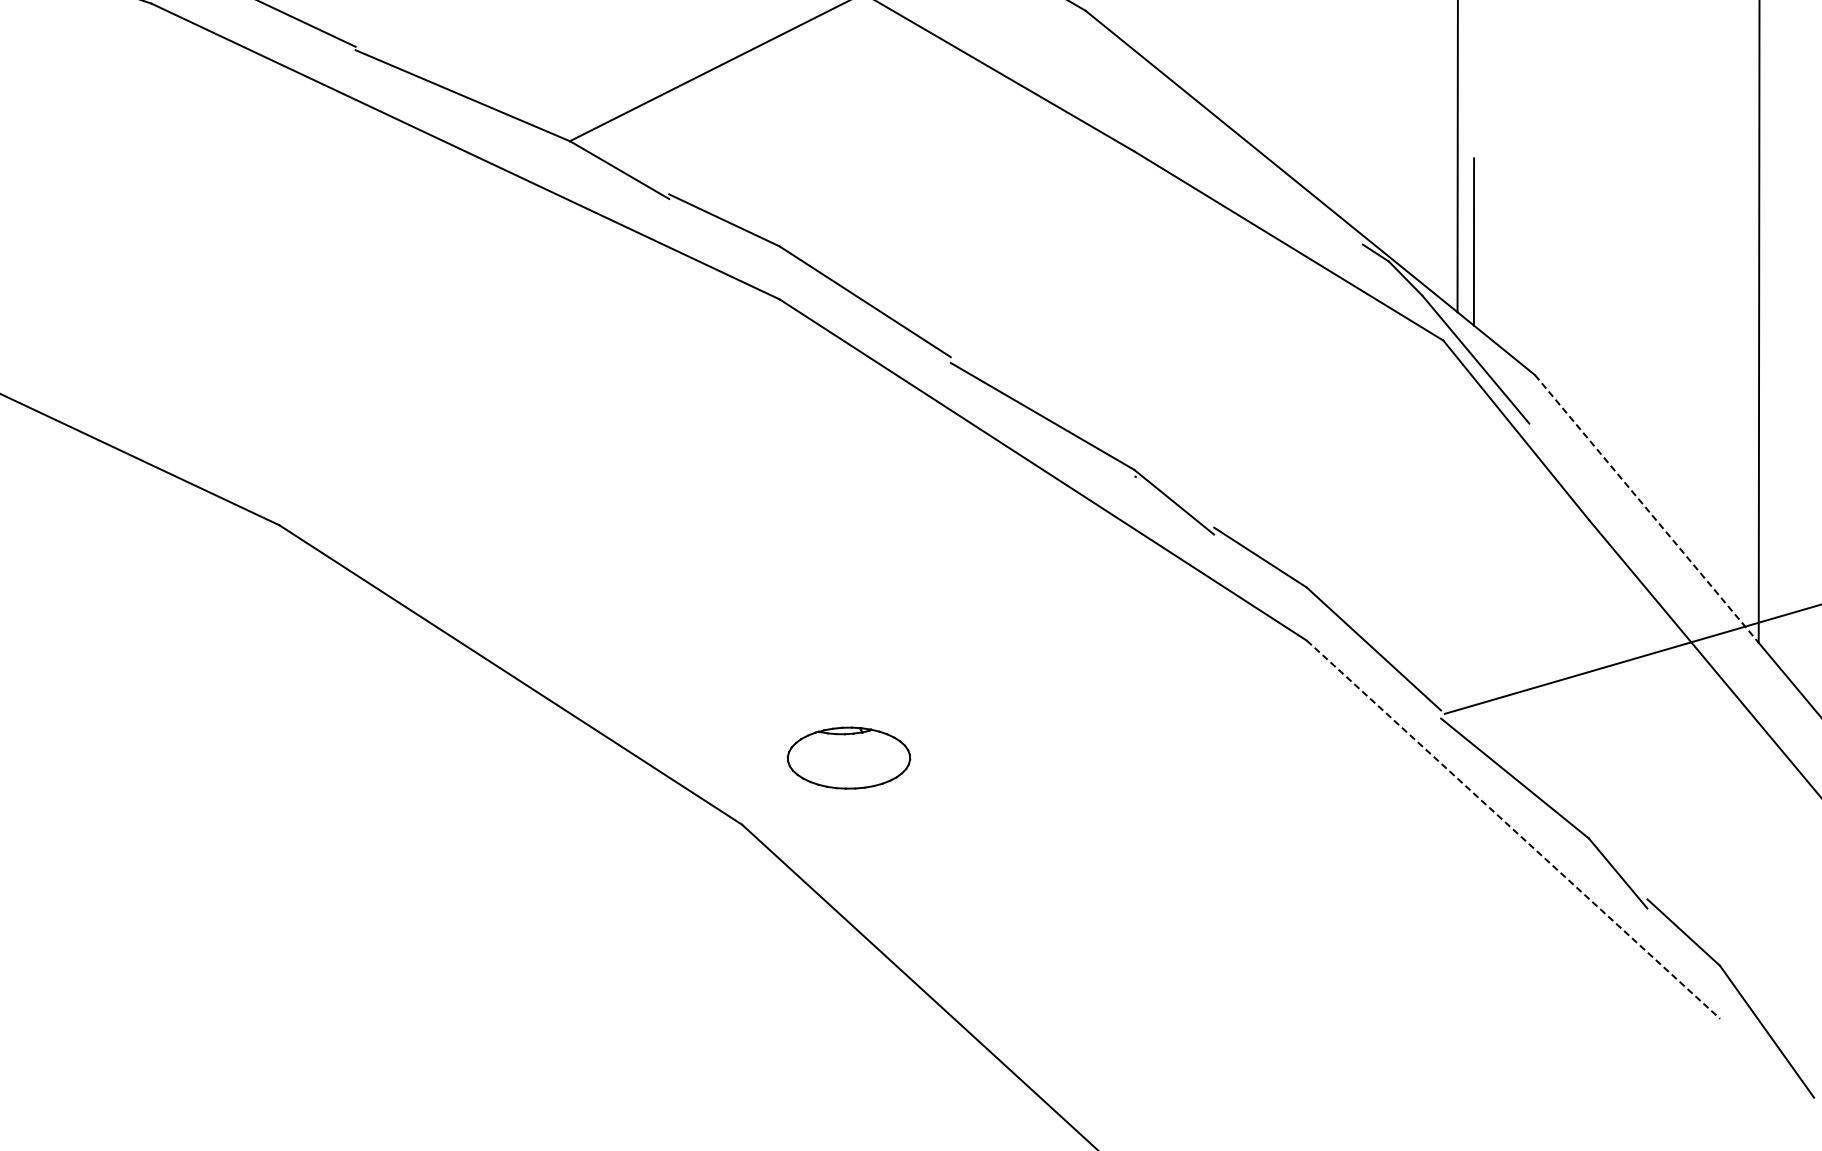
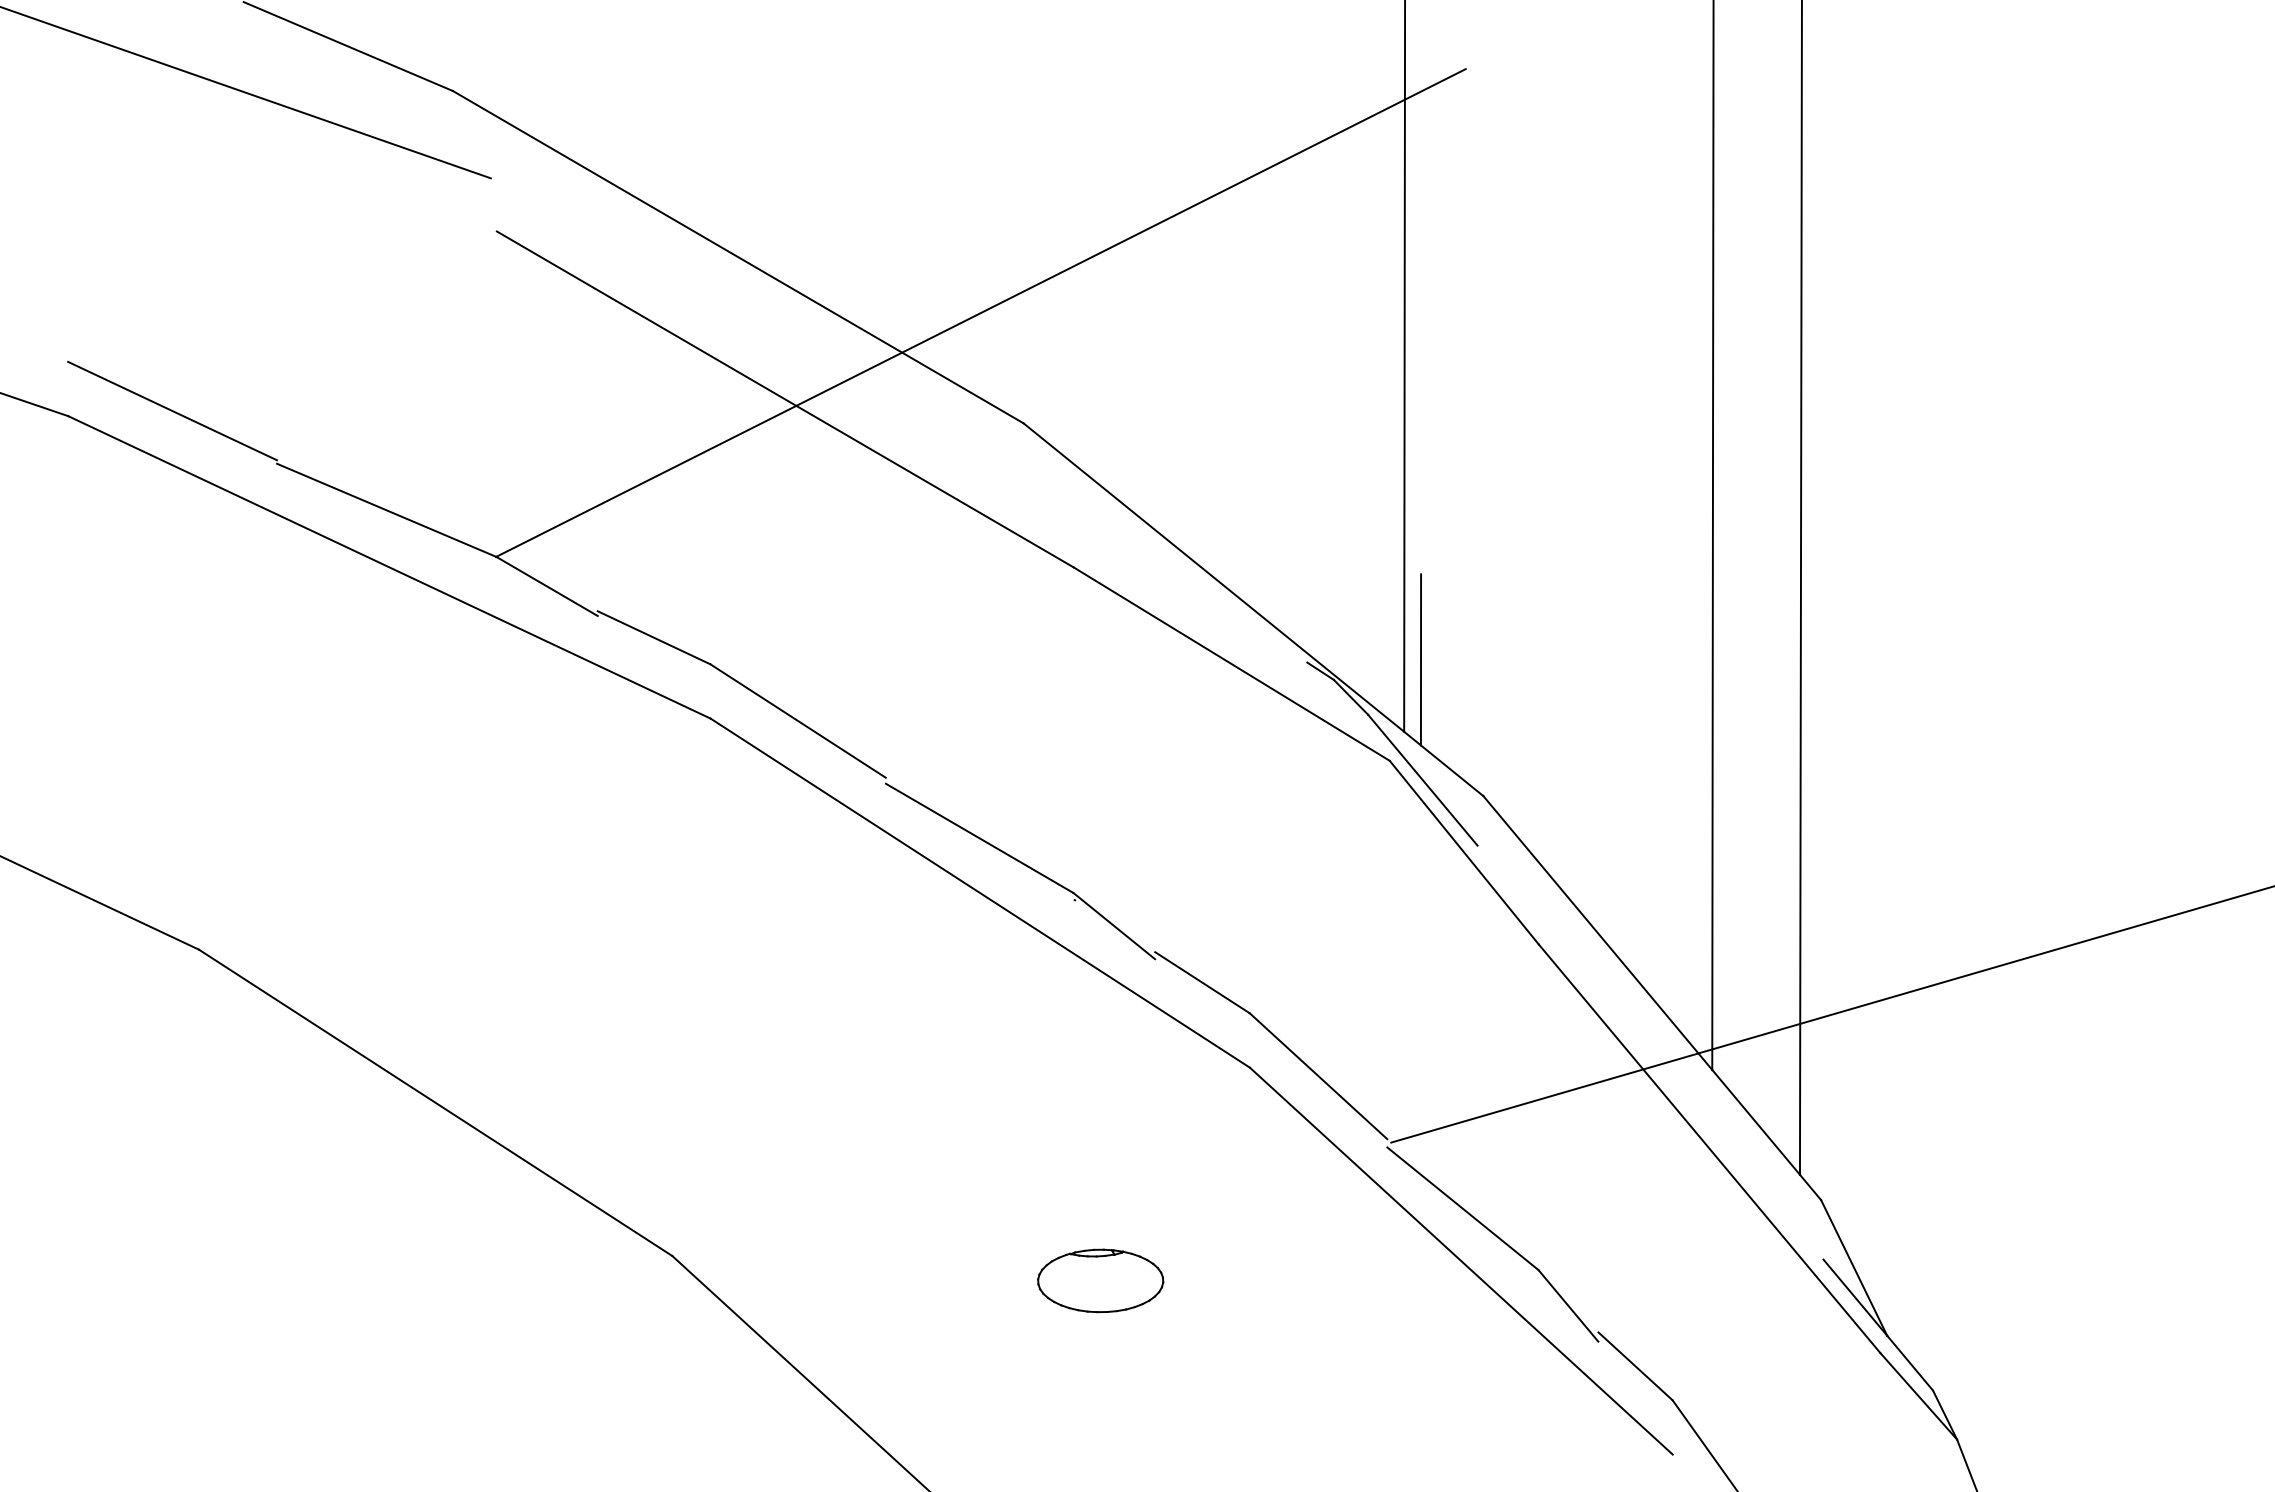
line: (1647, 509) -> (1598, 933), dashed -> solid
part: (848, 757) -> (1100, 1280), moved
line: (1513, 830) -> (1461, 1261), dashed -> solid

